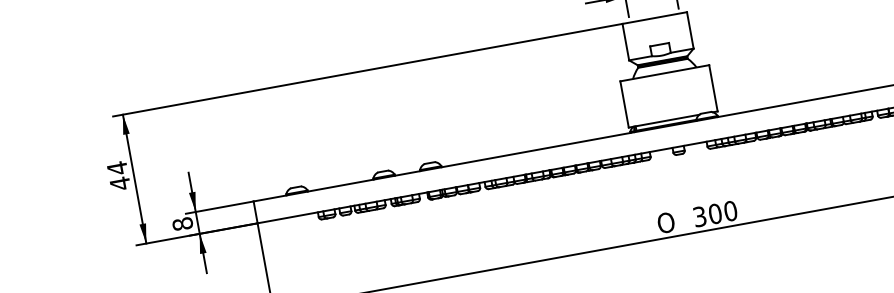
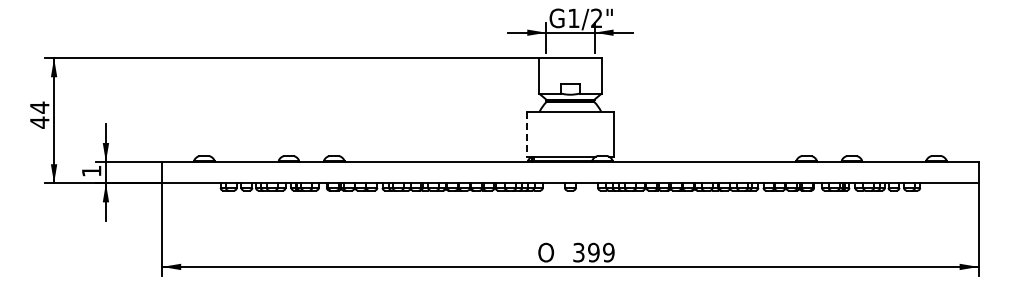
line: (624, 104) -> (527, 134), solid -> dashed
text: (723, 212) -> (601, 252), 300 -> 399
text: (182, 224) -> (91, 171), 8 -> 1

